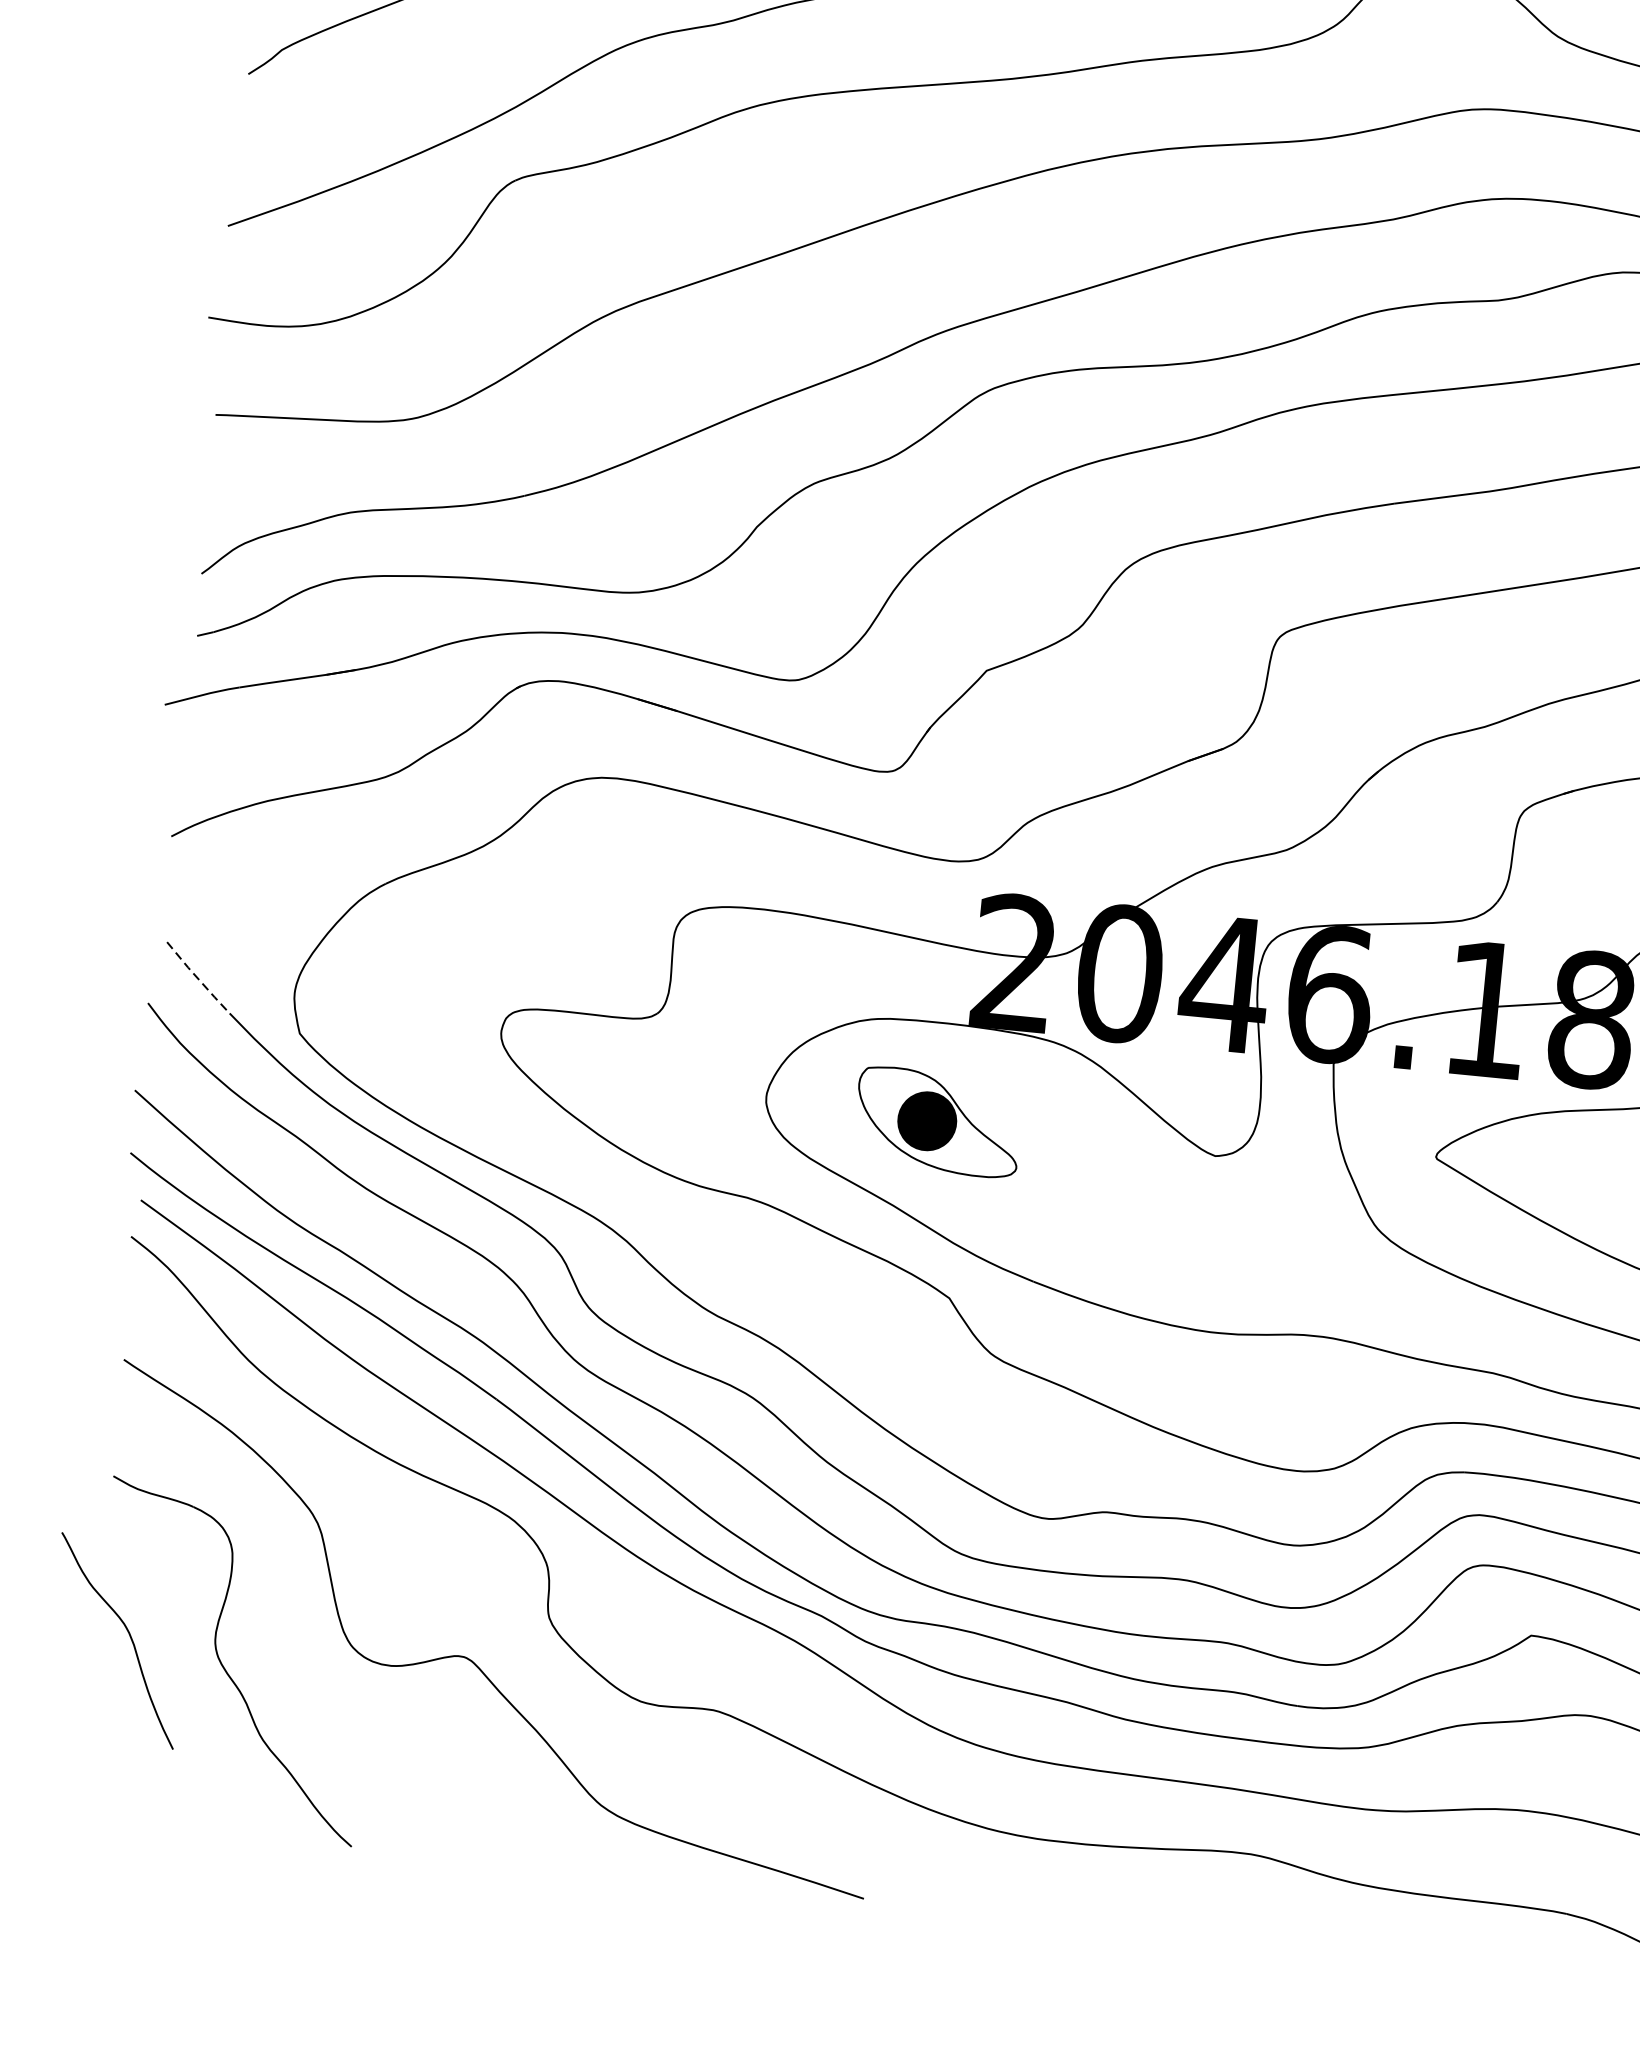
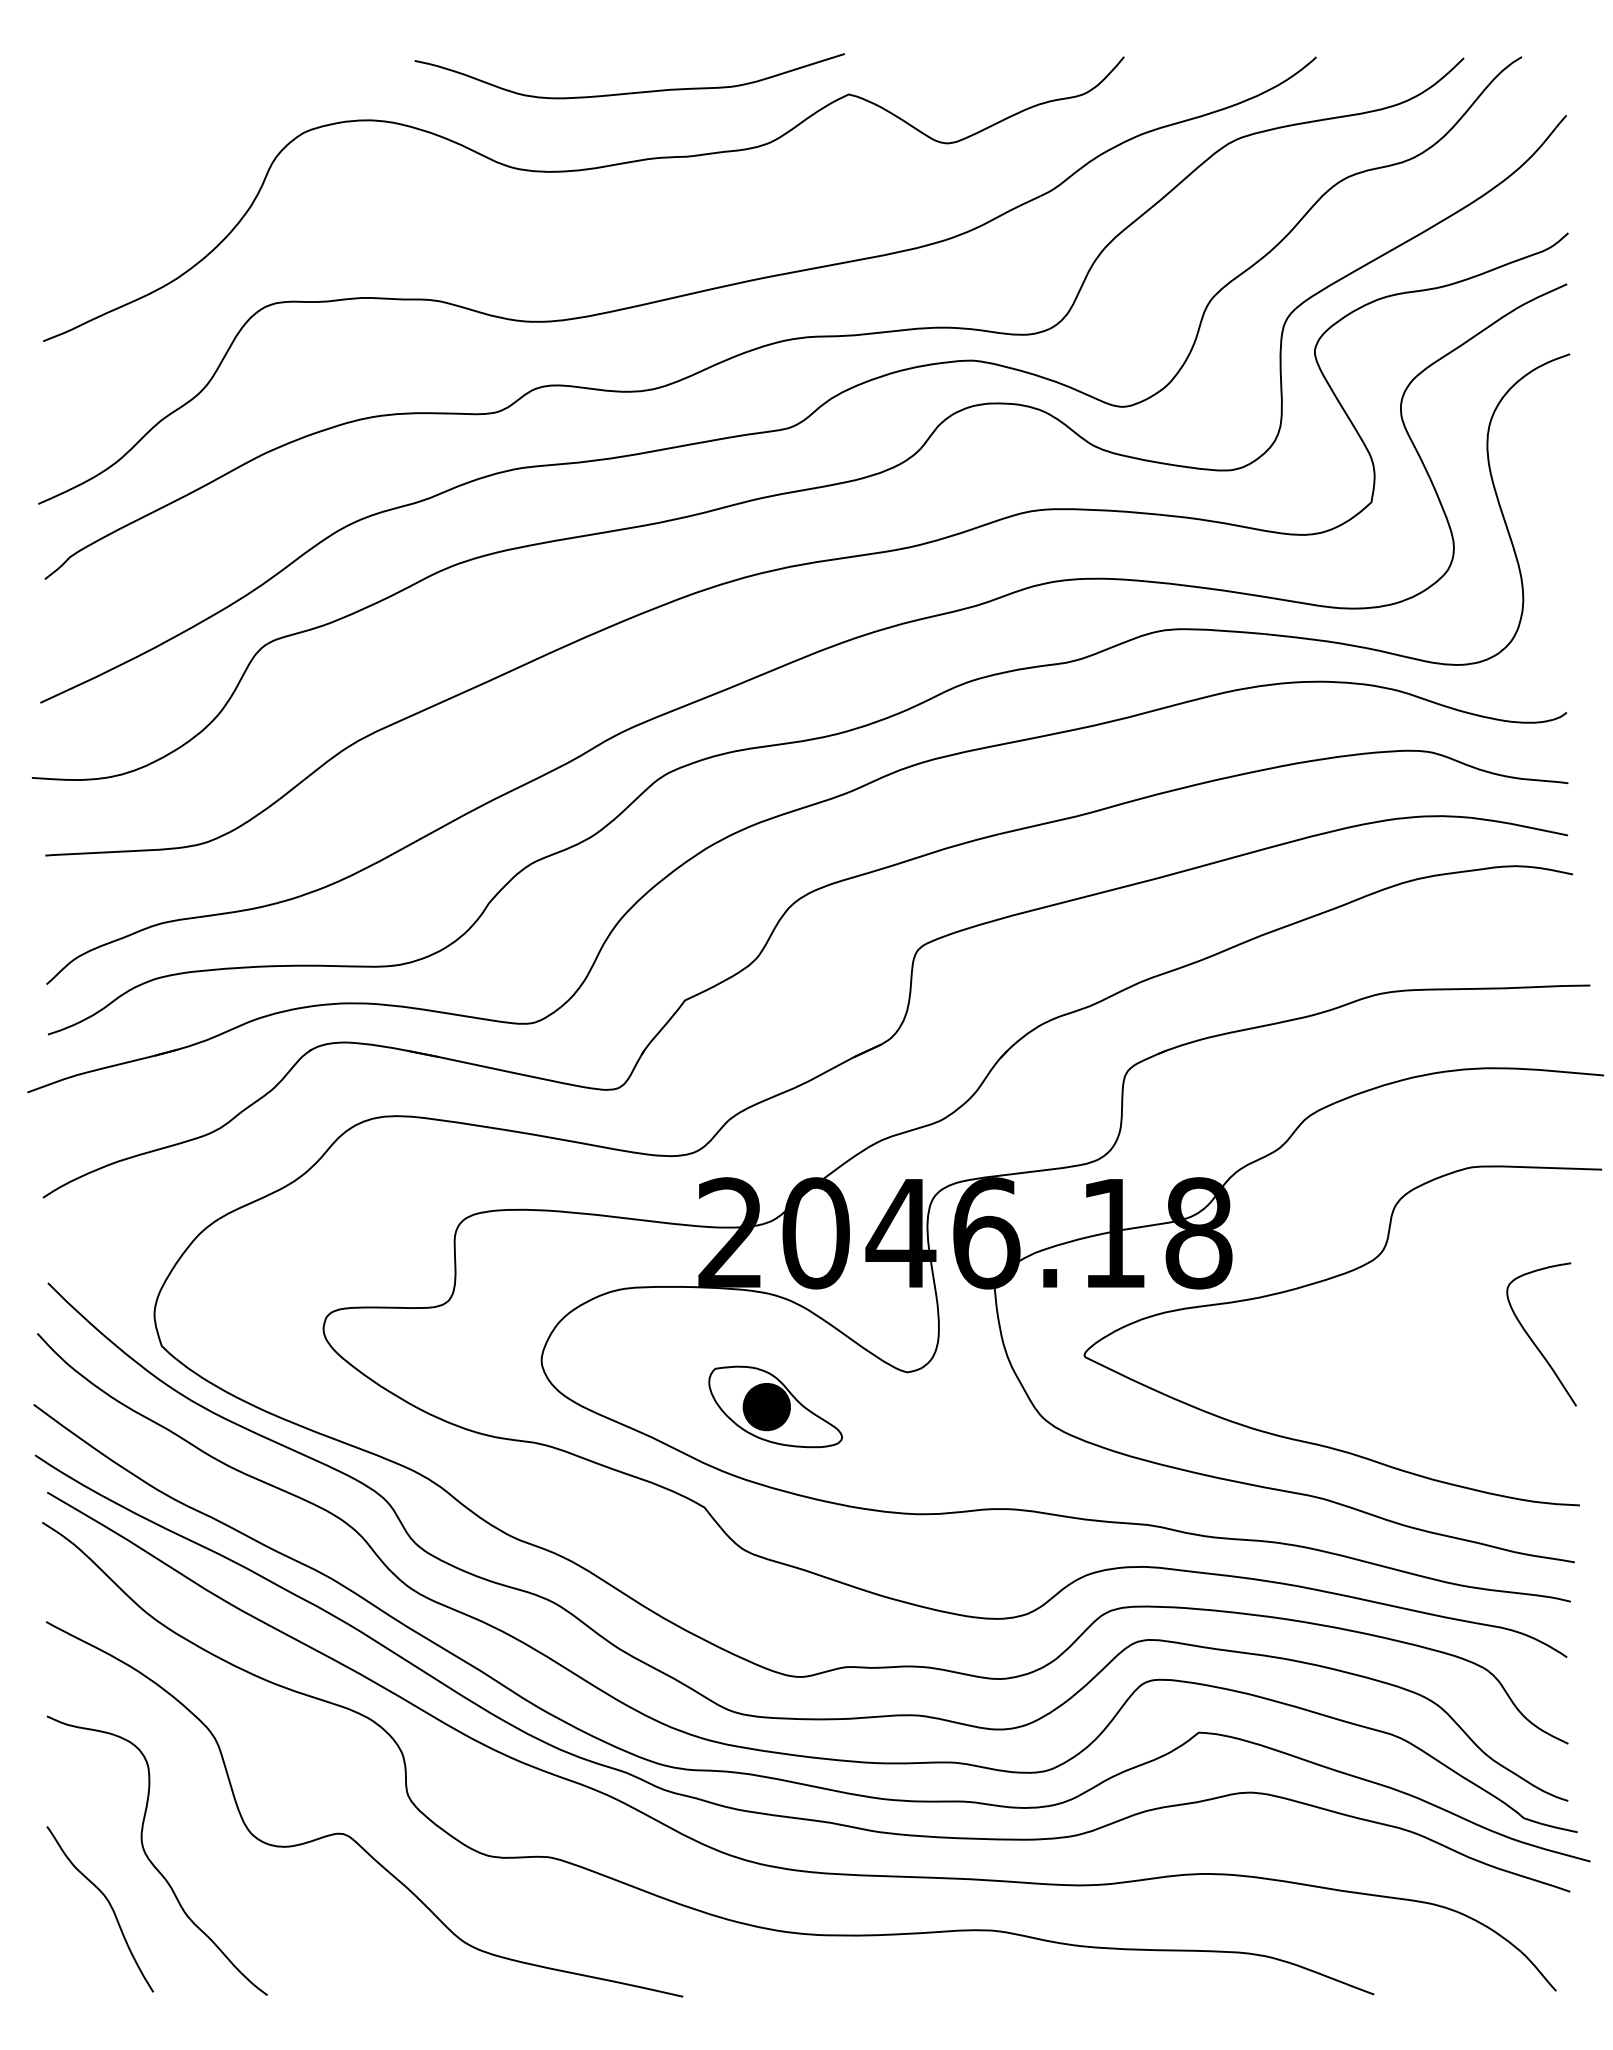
line: (197, 978) -> (75, 1309), dashed -> solid
part: (938, 1121) -> (775, 1406), moved
curve: (129, 1637) -> (109, 1905), moved

